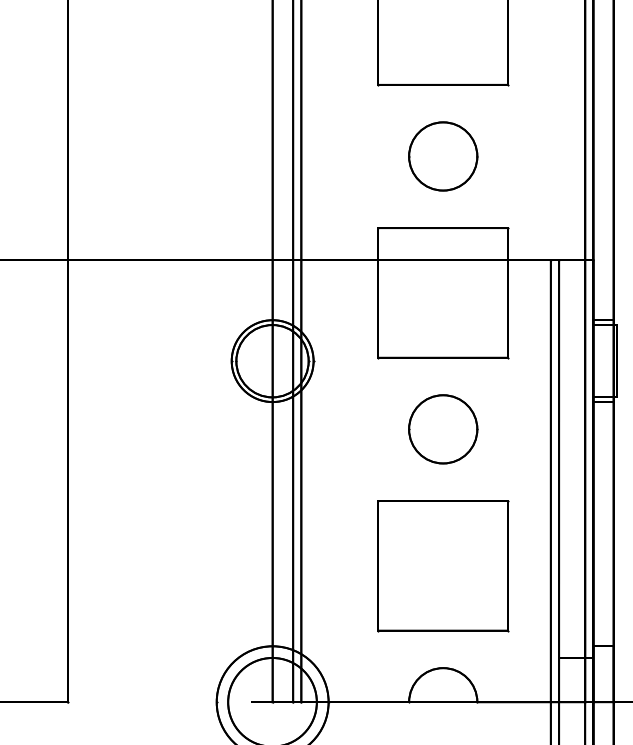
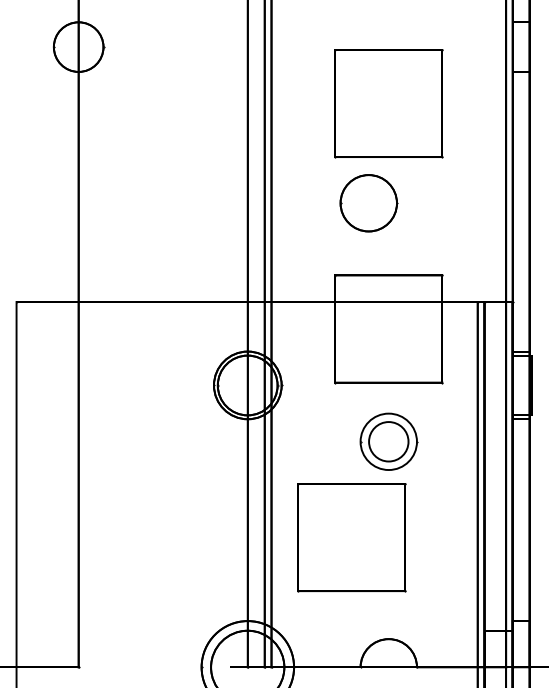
part: (442, 156) -> (368, 203), moved
circle: (442, 428) -> (388, 441), size x0.7
part: (442, 565) -> (351, 537), moved

